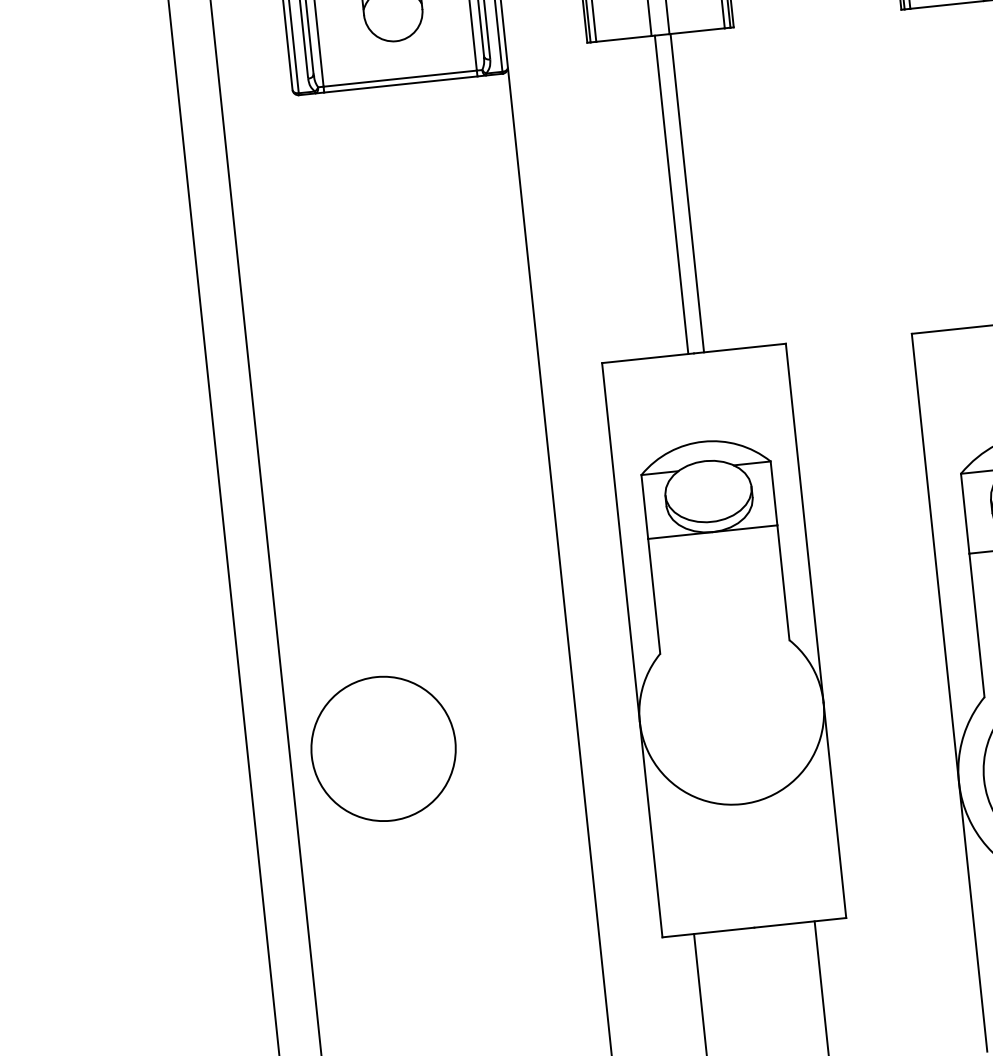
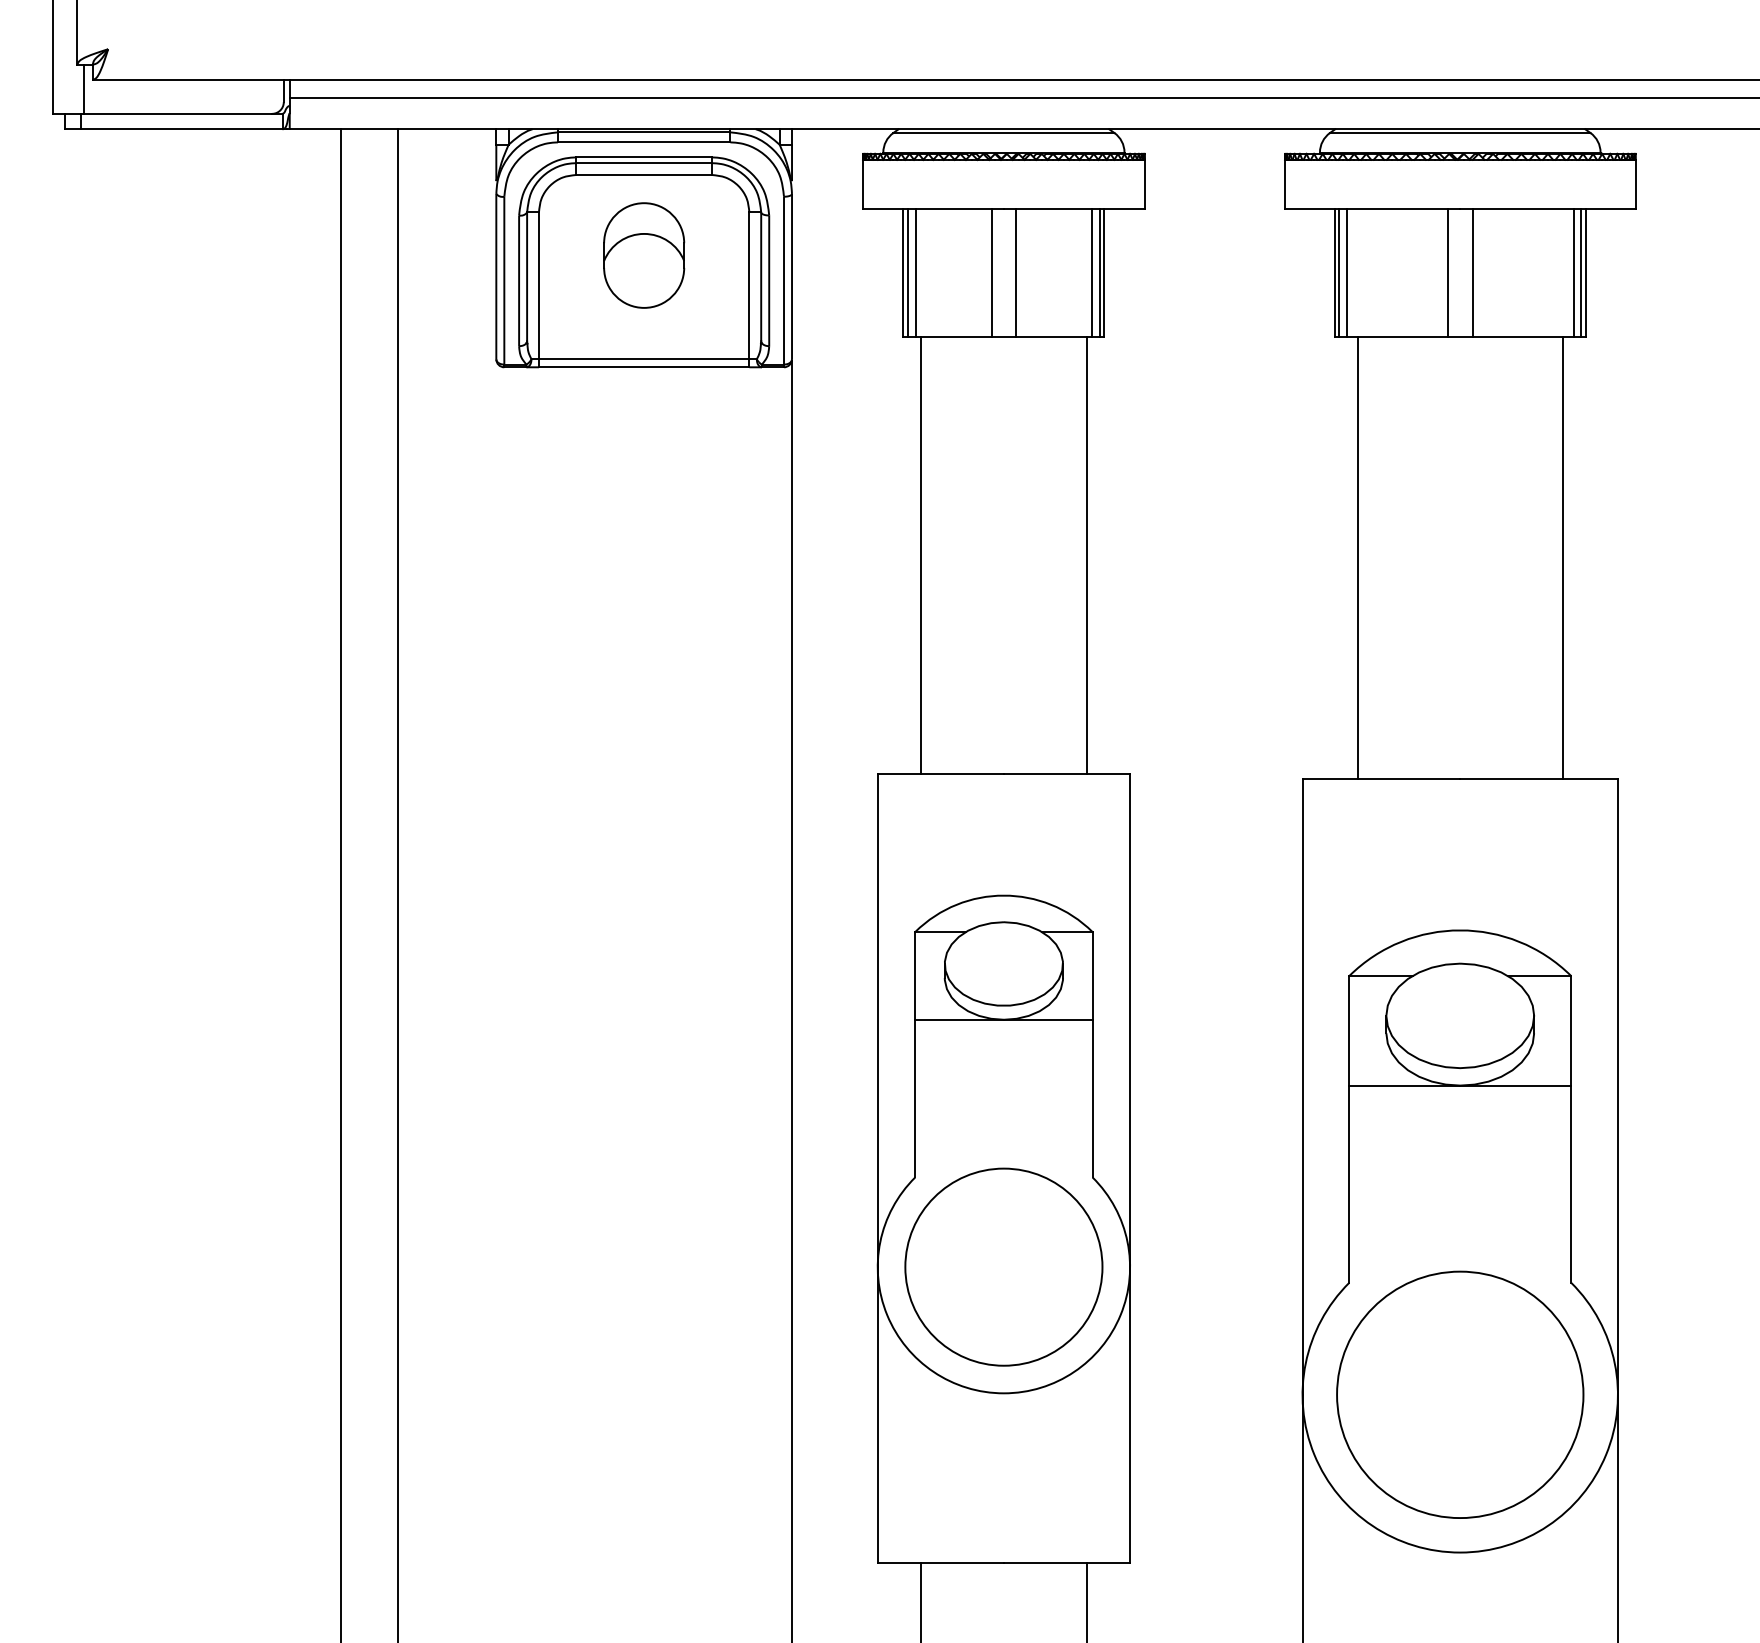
line: (934, 168) -> (1357, 557), added
line: (687, 192) -> (1086, 555), moved
line: (671, 194) -> (921, 555), moved
circle: (383, 748) -> (1003, 1266), moved

